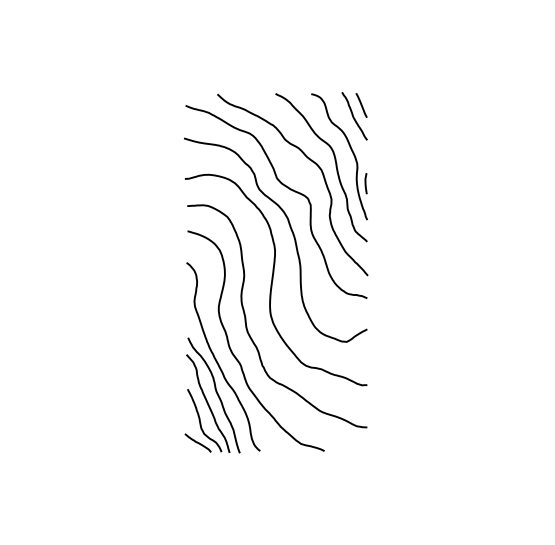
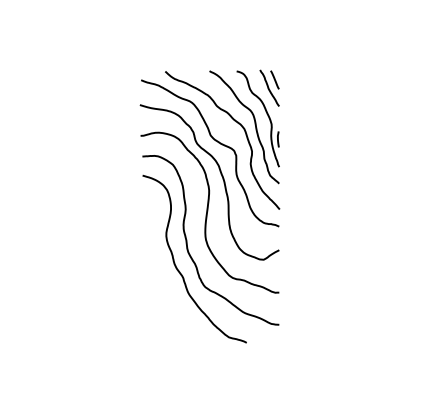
part: (222, 357) -> (169, 271), removed

